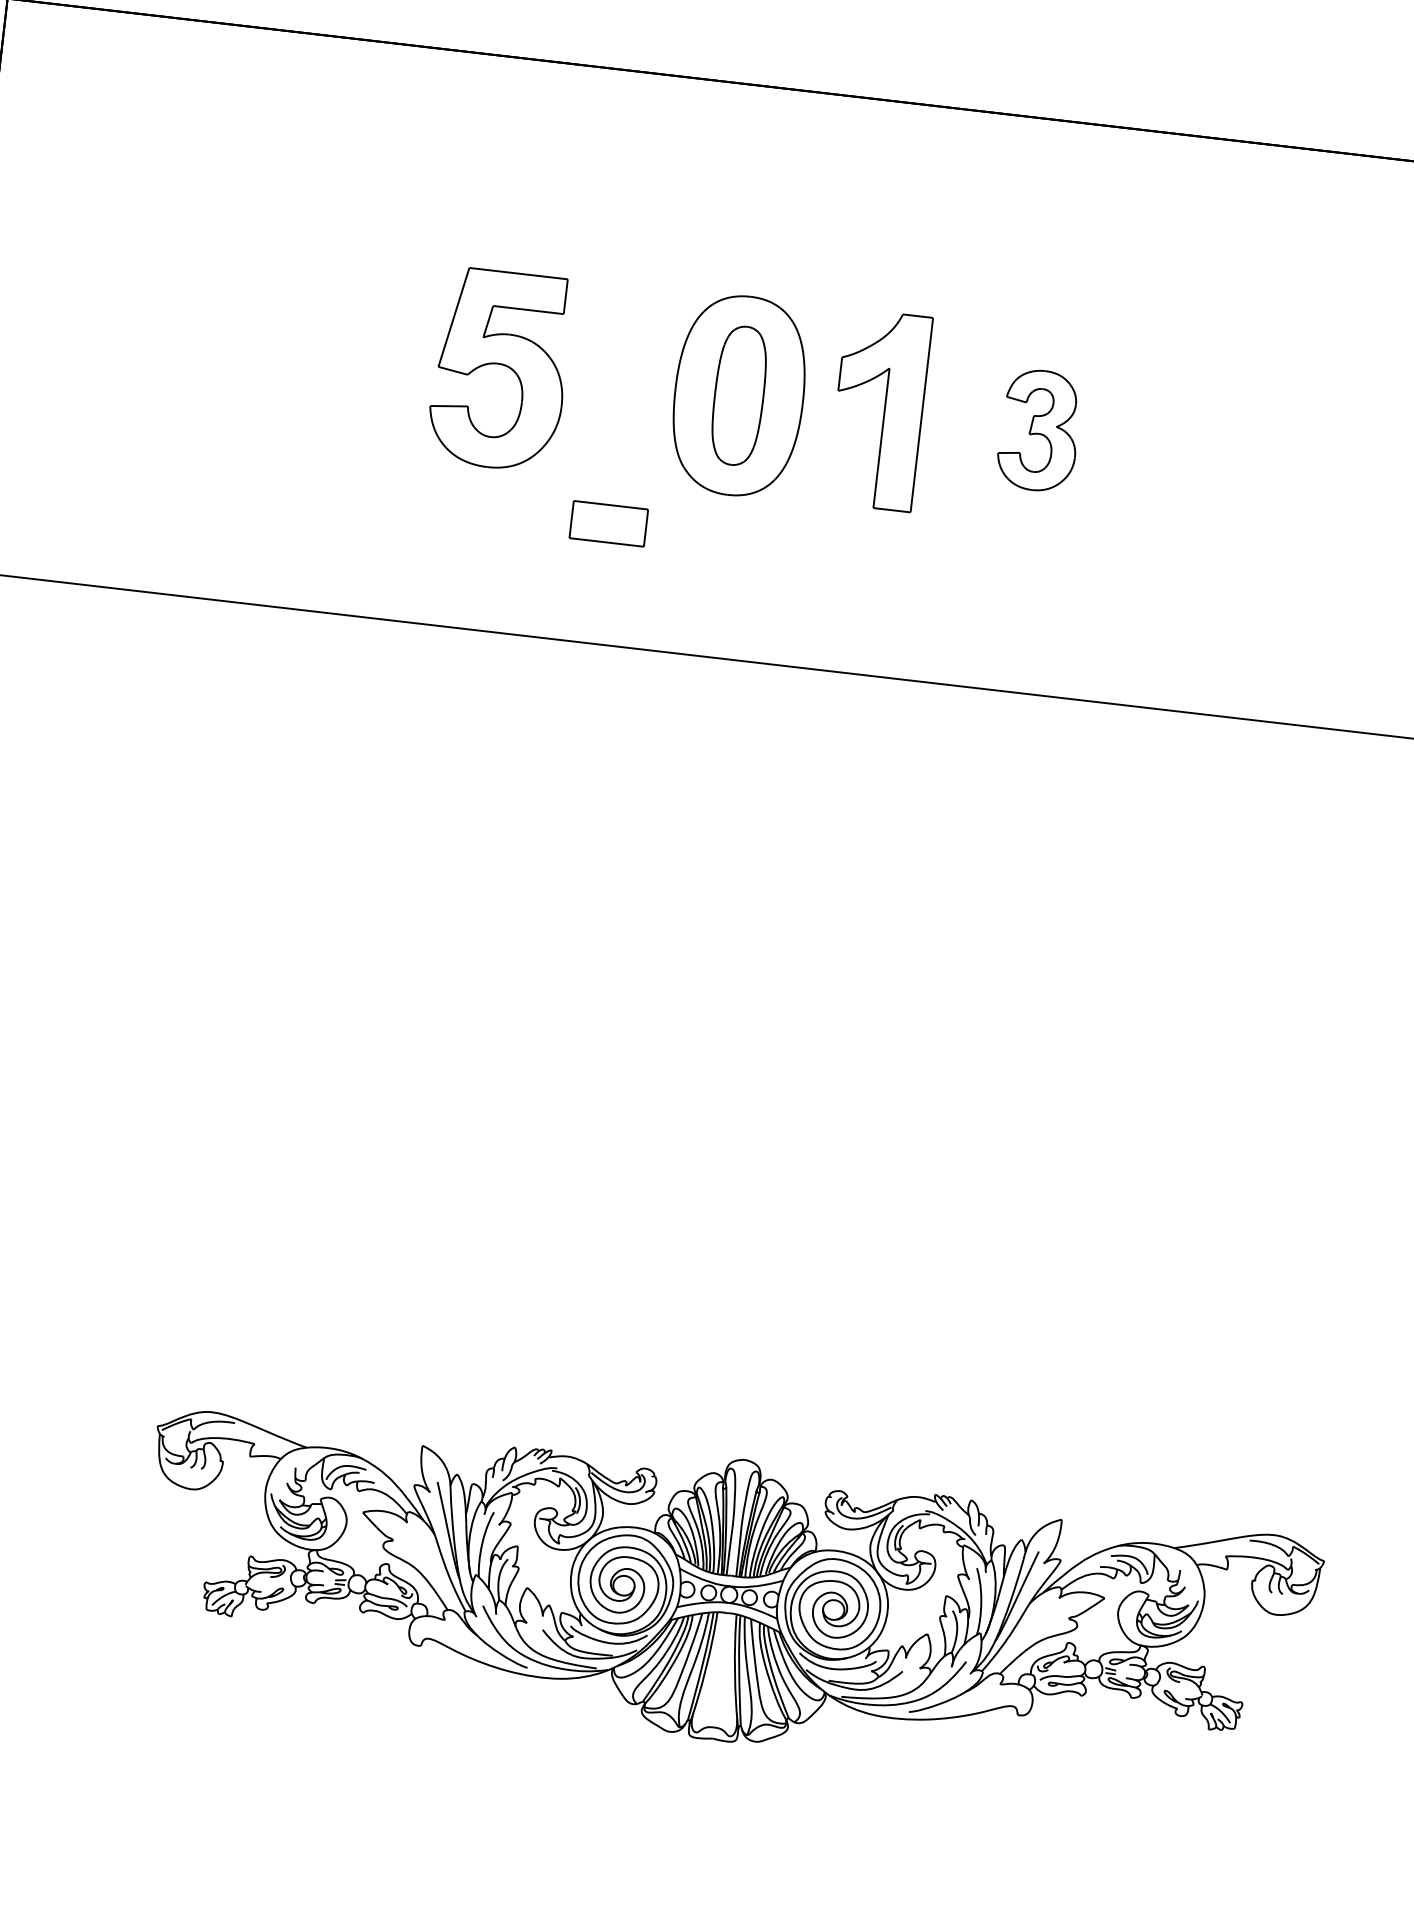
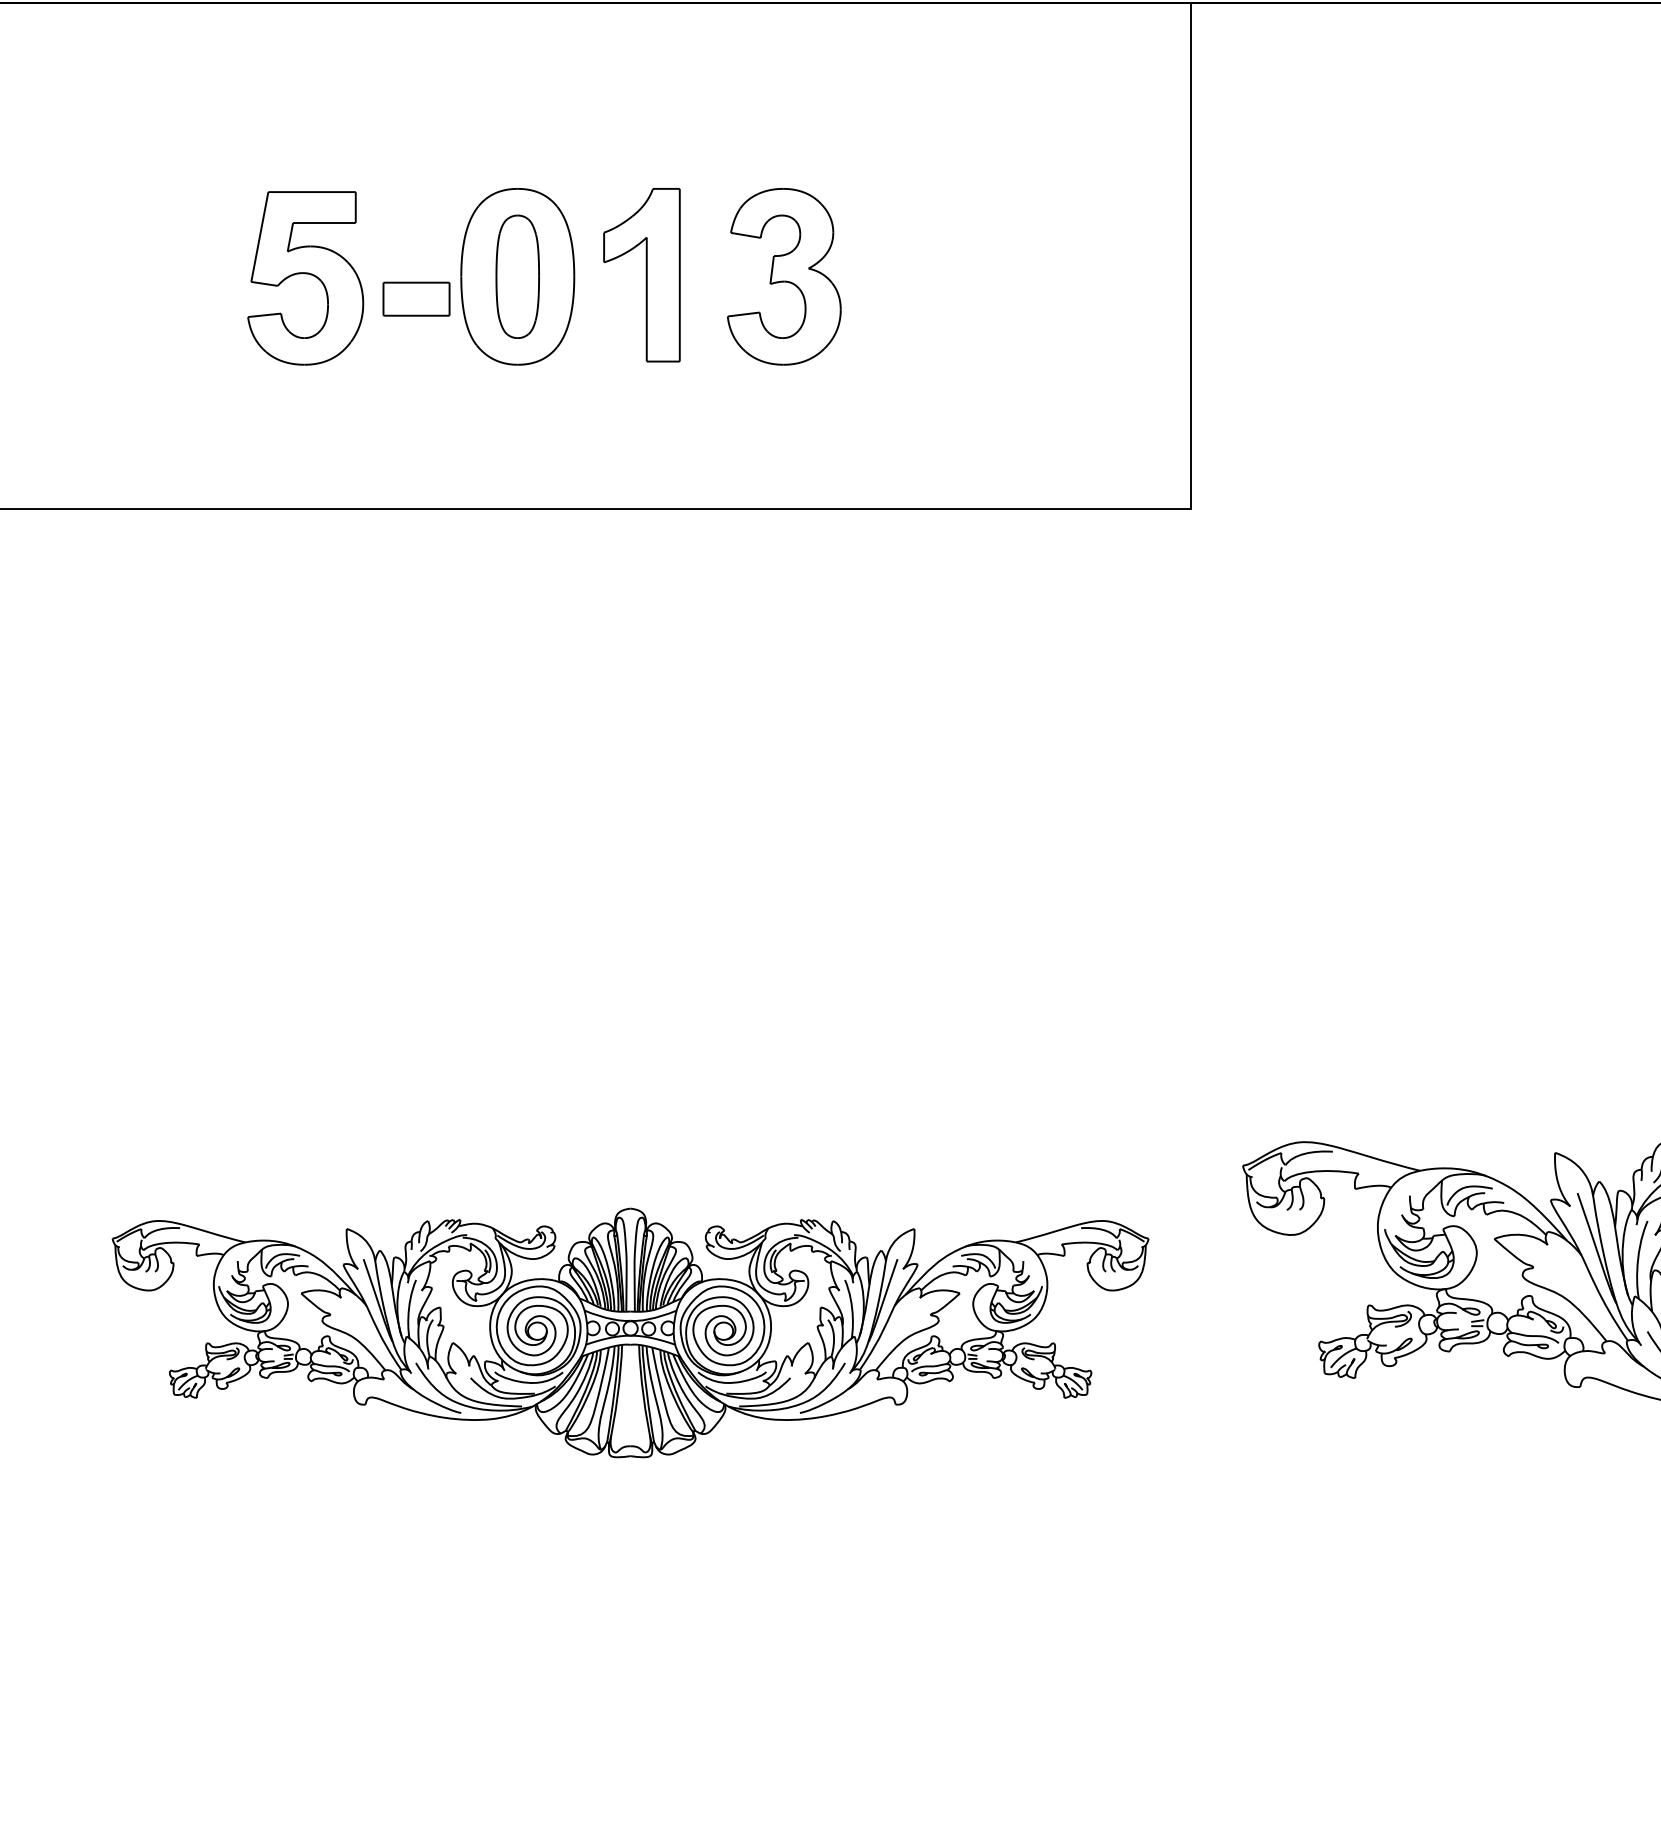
part: (1039, 430) -> (784, 276), size x1.67
part: (608, 523) -> (416, 298), moved

